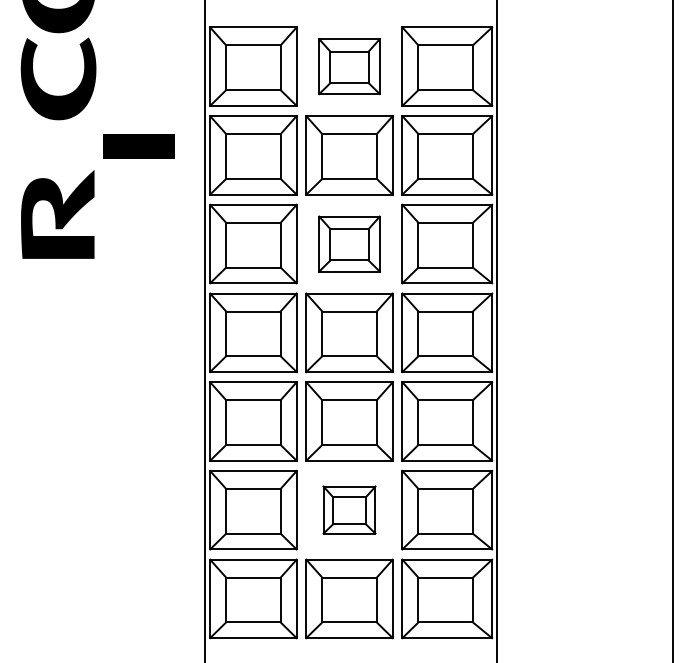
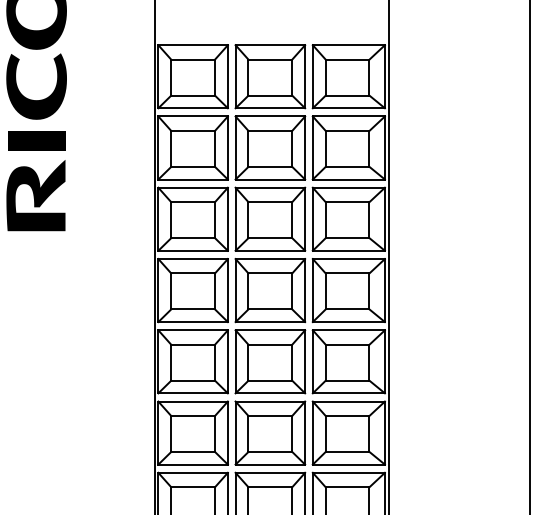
part: (349, 66) -> (270, 76), size x1.43
part: (138, 146) -> (36, 140), moved
part: (349, 243) -> (270, 218), size x1.43
part: (349, 509) -> (270, 432), size x1.67

